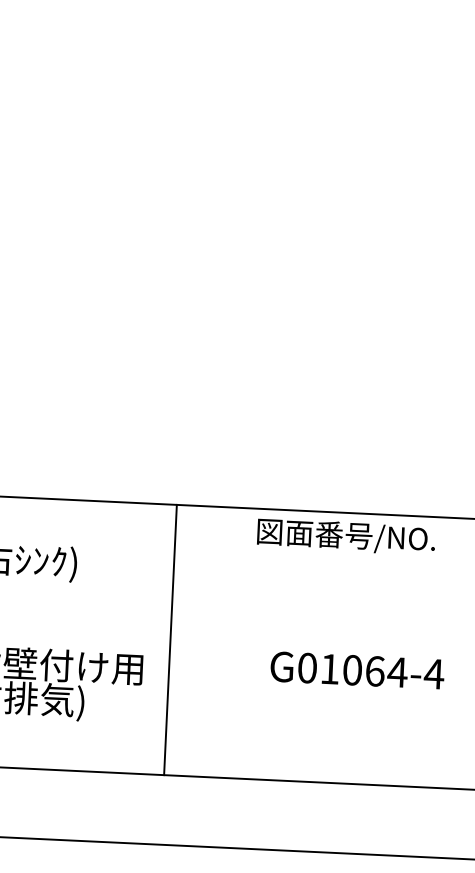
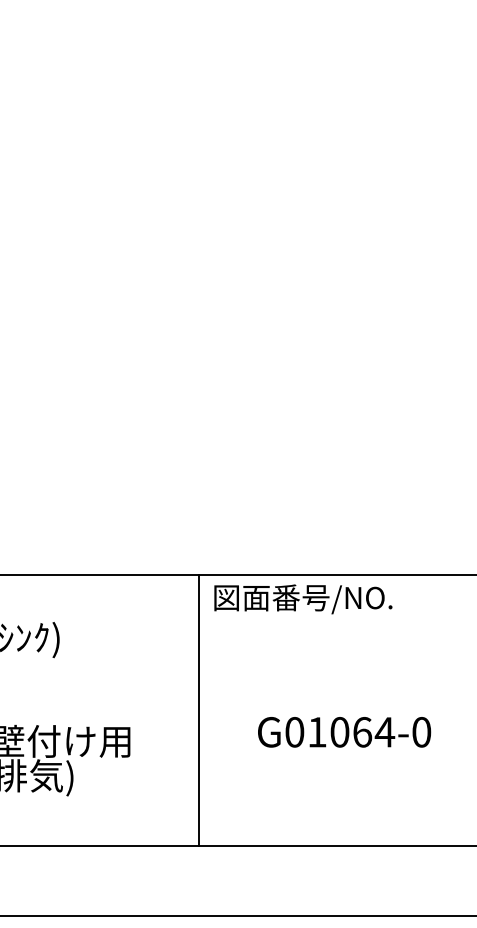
text: (346, 537) -> (303, 599), moved
line: (170, 639) -> (198, 710), moved
text: (434, 674) -> (421, 732), G01064-4 -> G01064-0

